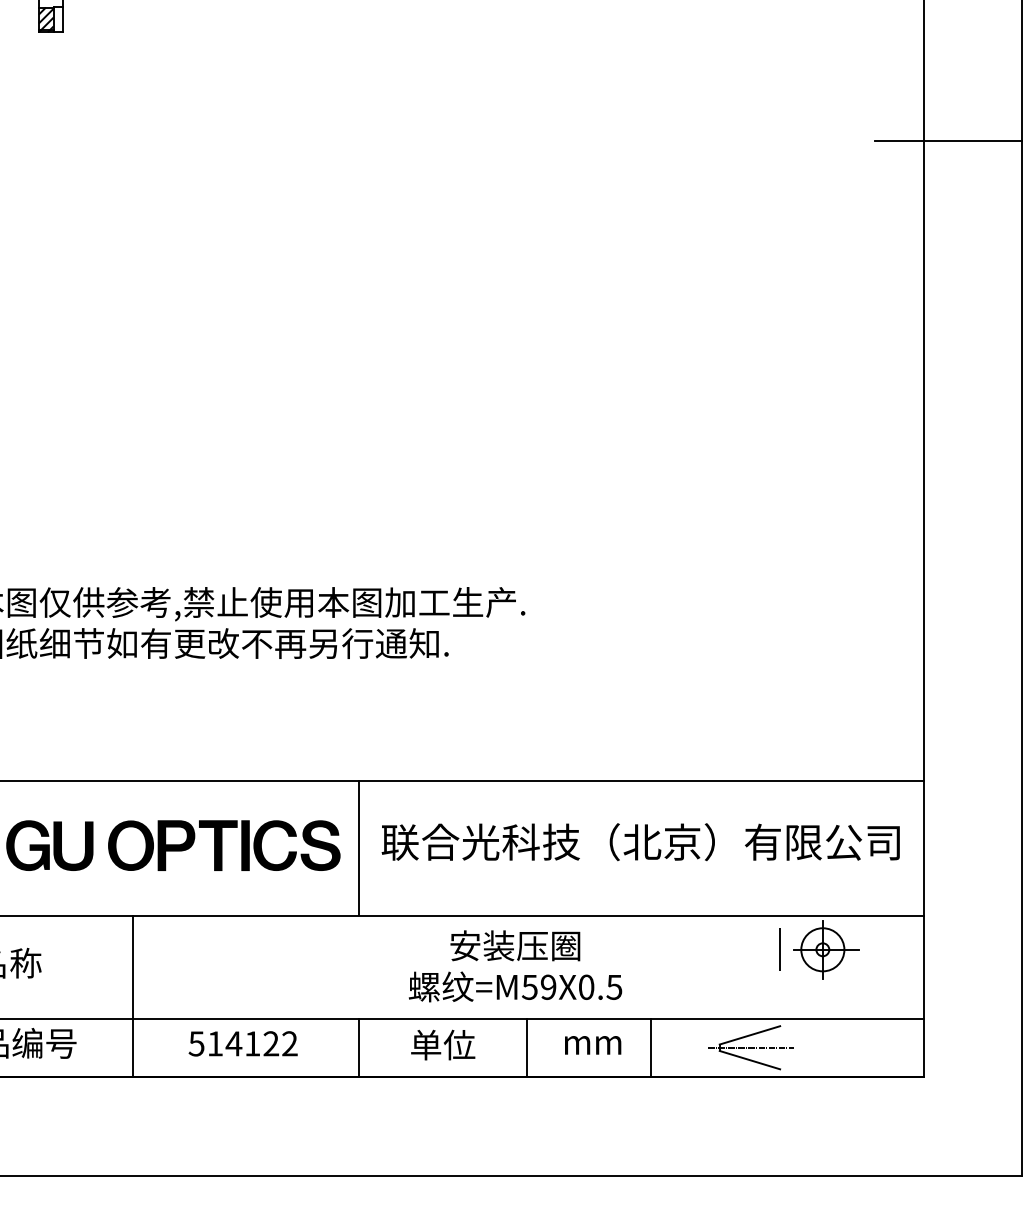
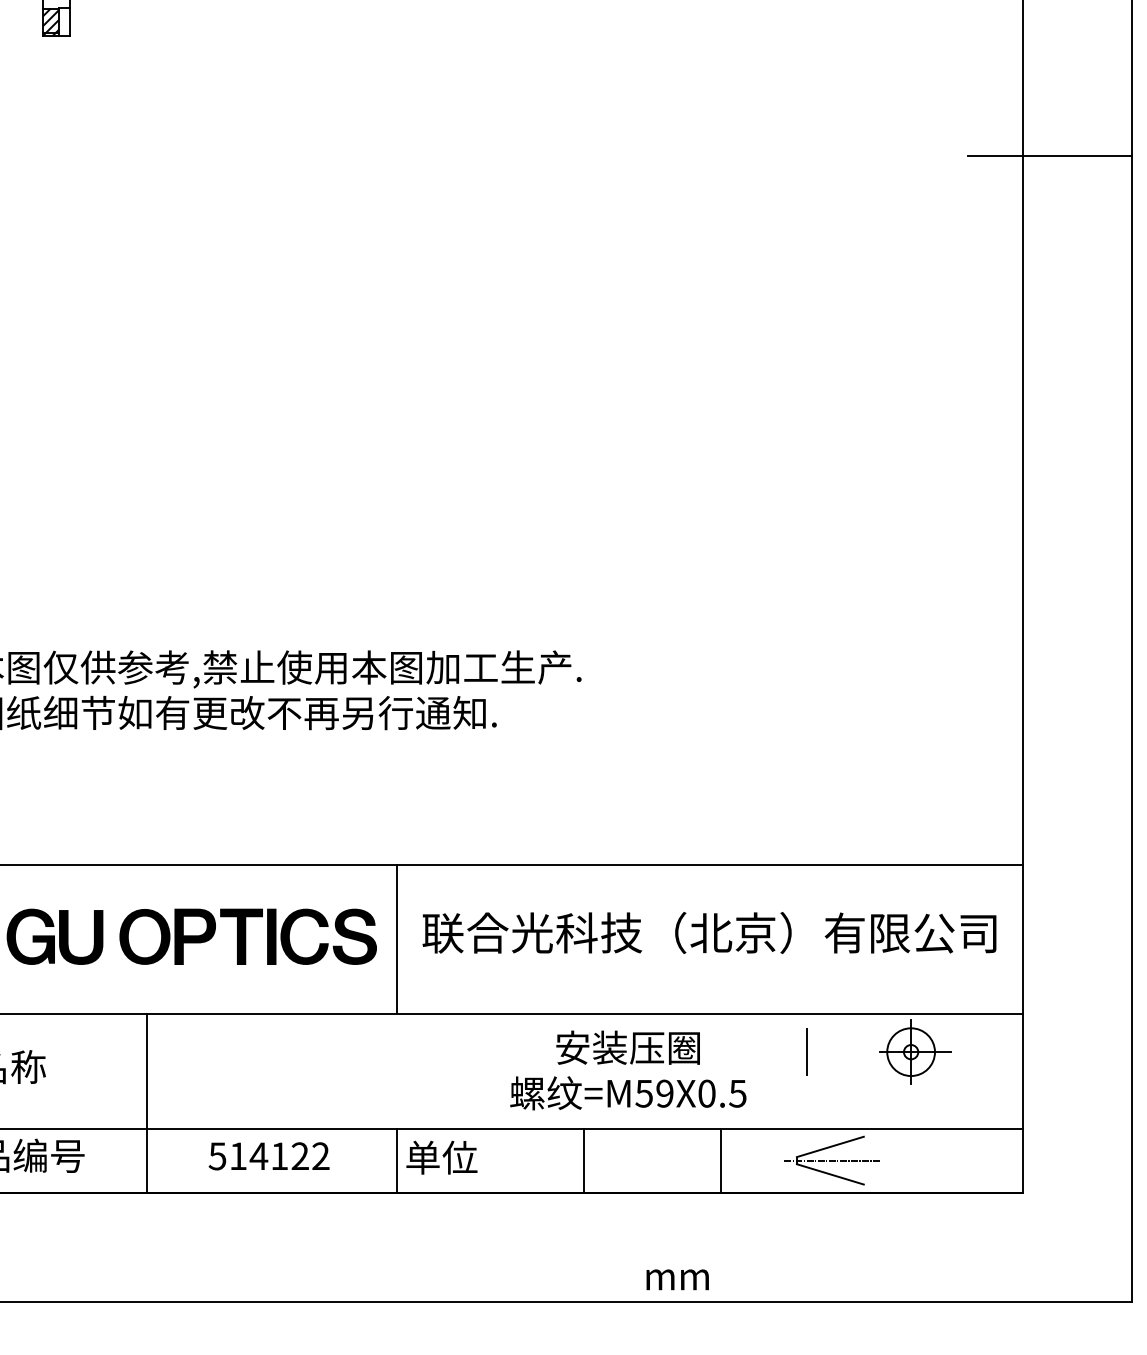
line: (779, 949) -> (806, 1051), moved
text: (515, 966) -> (628, 1070), moved
text: (443, 1044) -> (442, 1157), moved
text: (593, 1045) -> (678, 1279), moved

